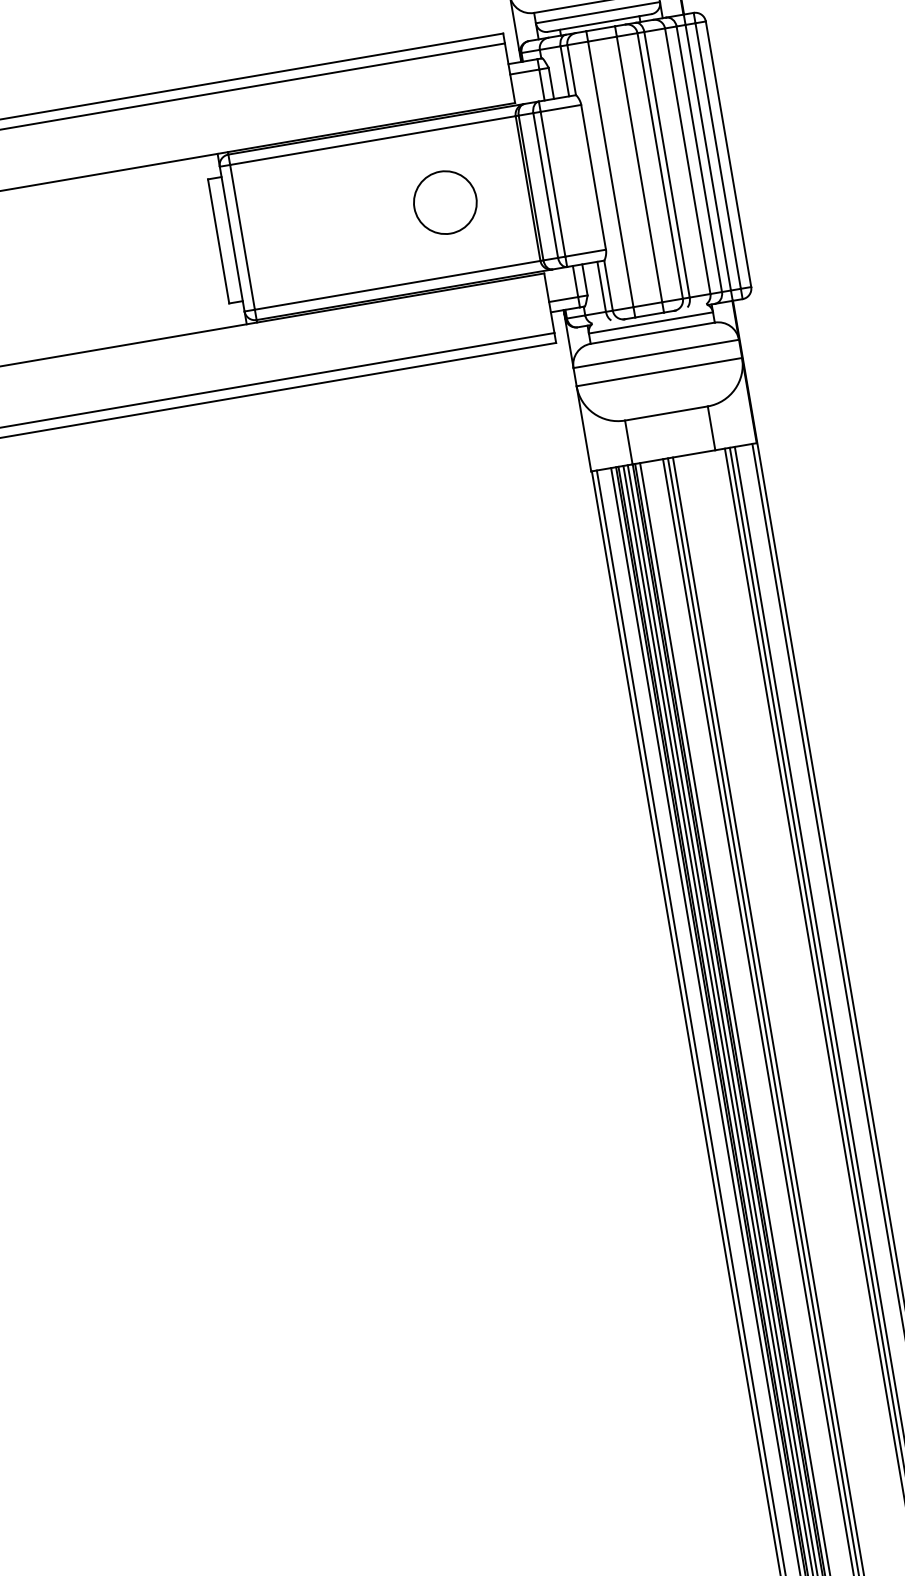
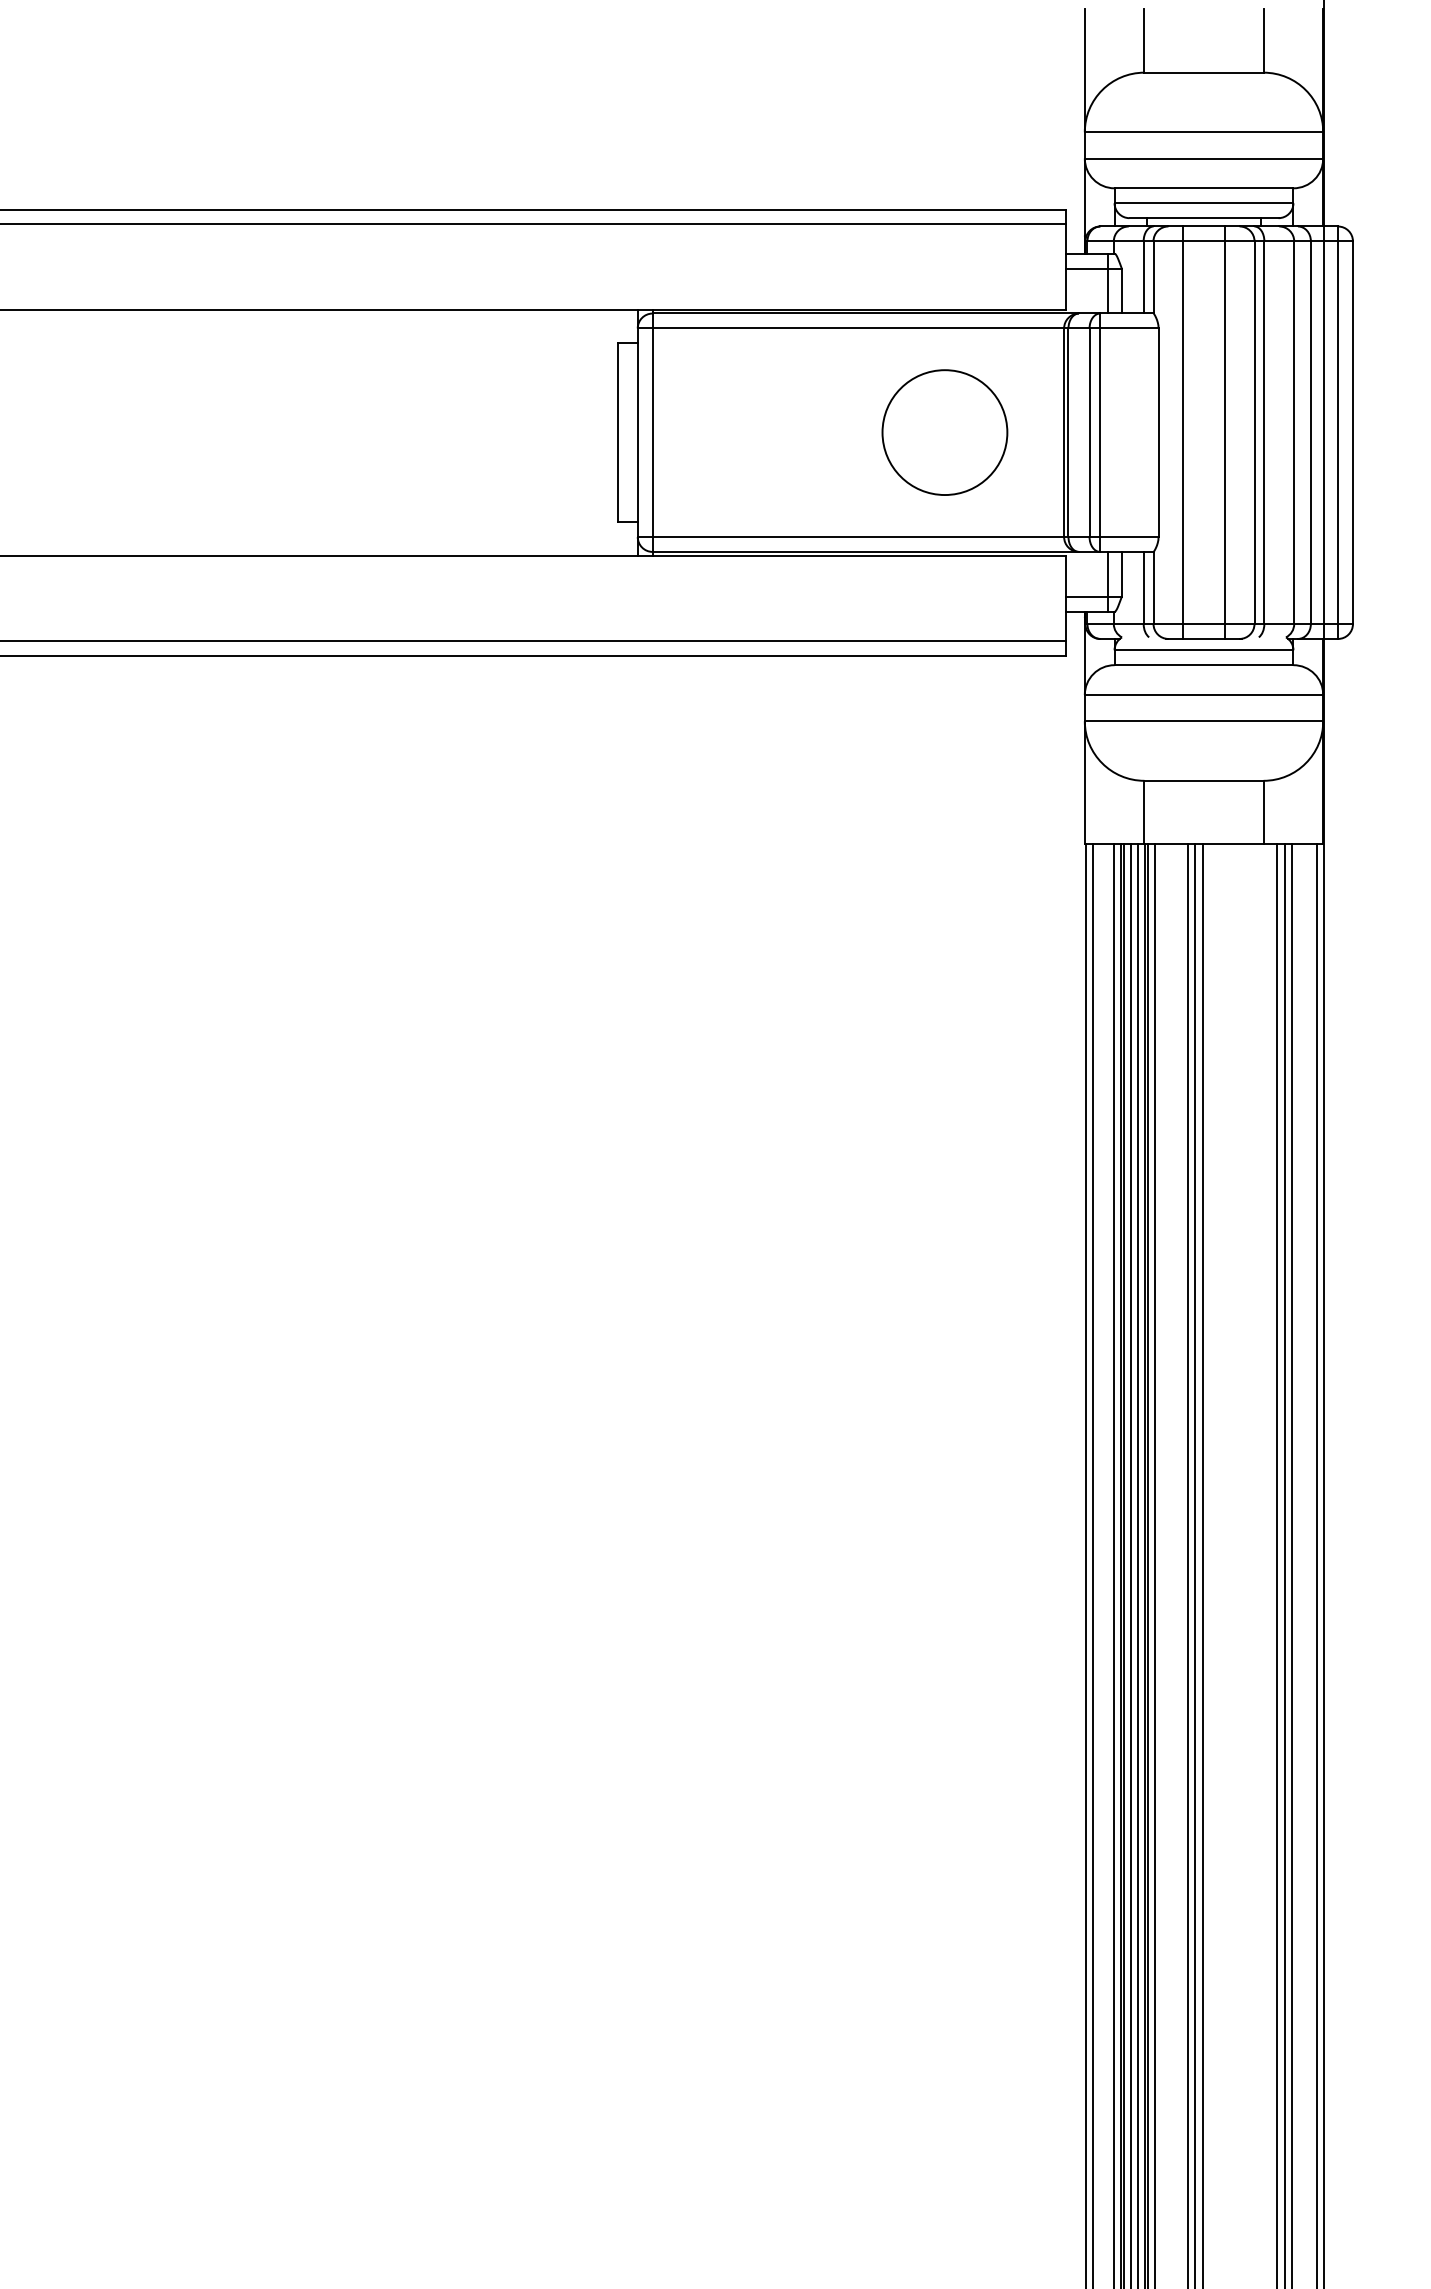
circle: (445, 202) -> (944, 432), size x1.4

